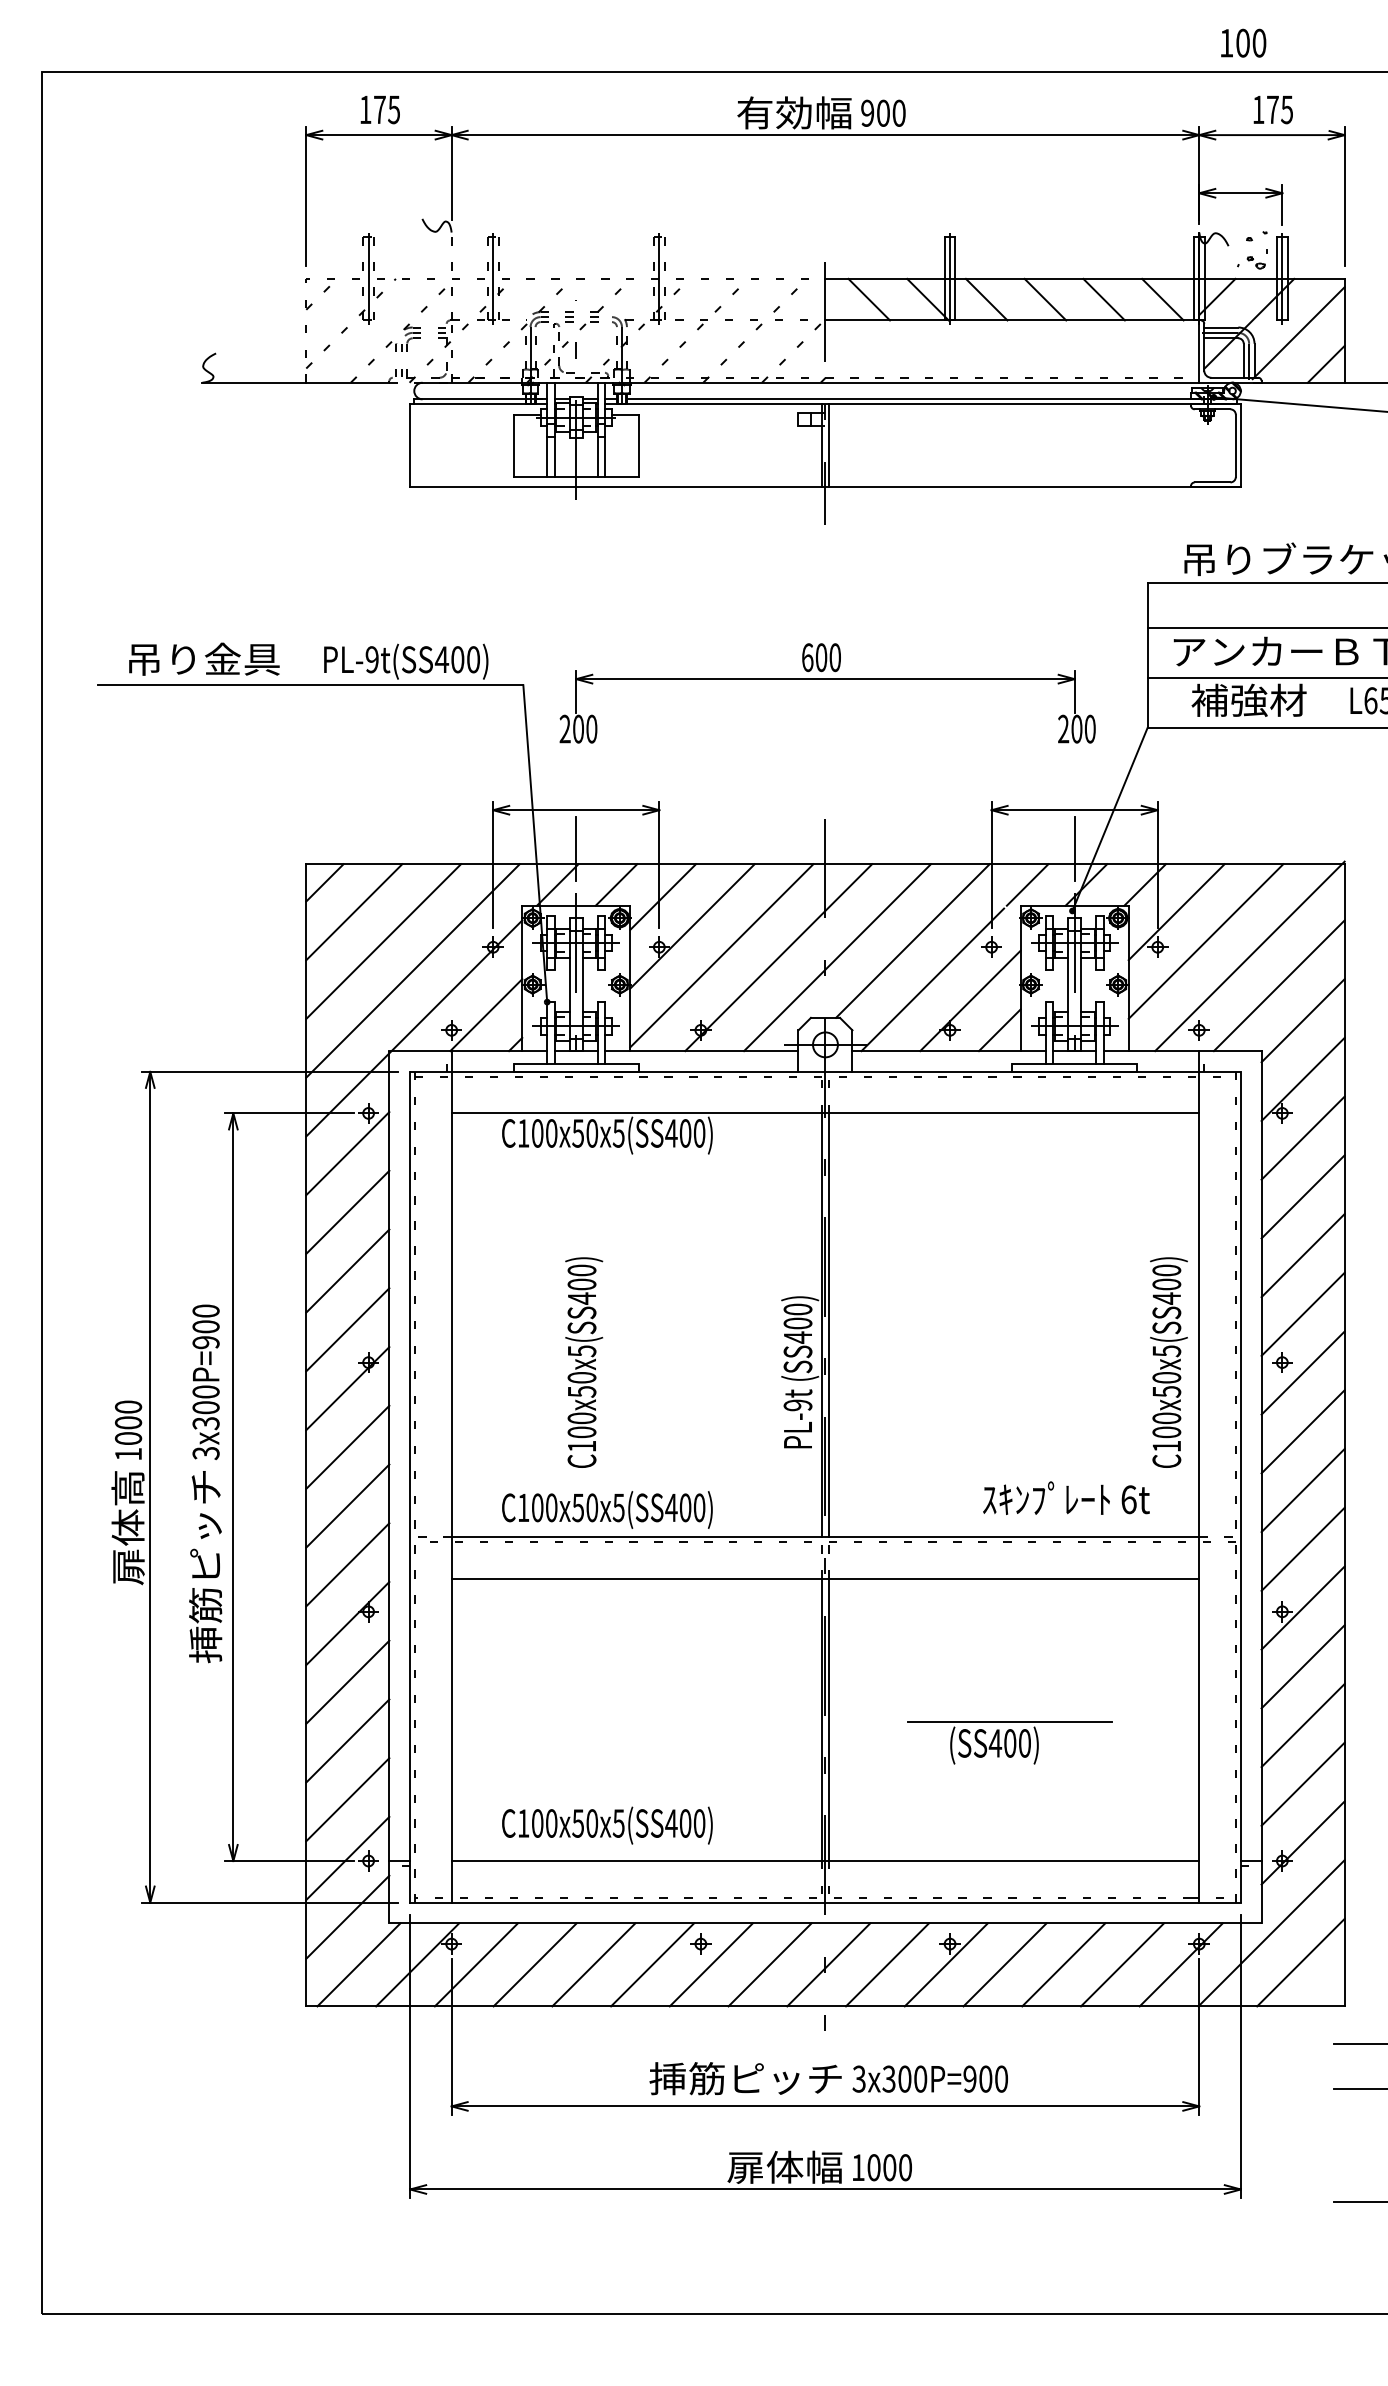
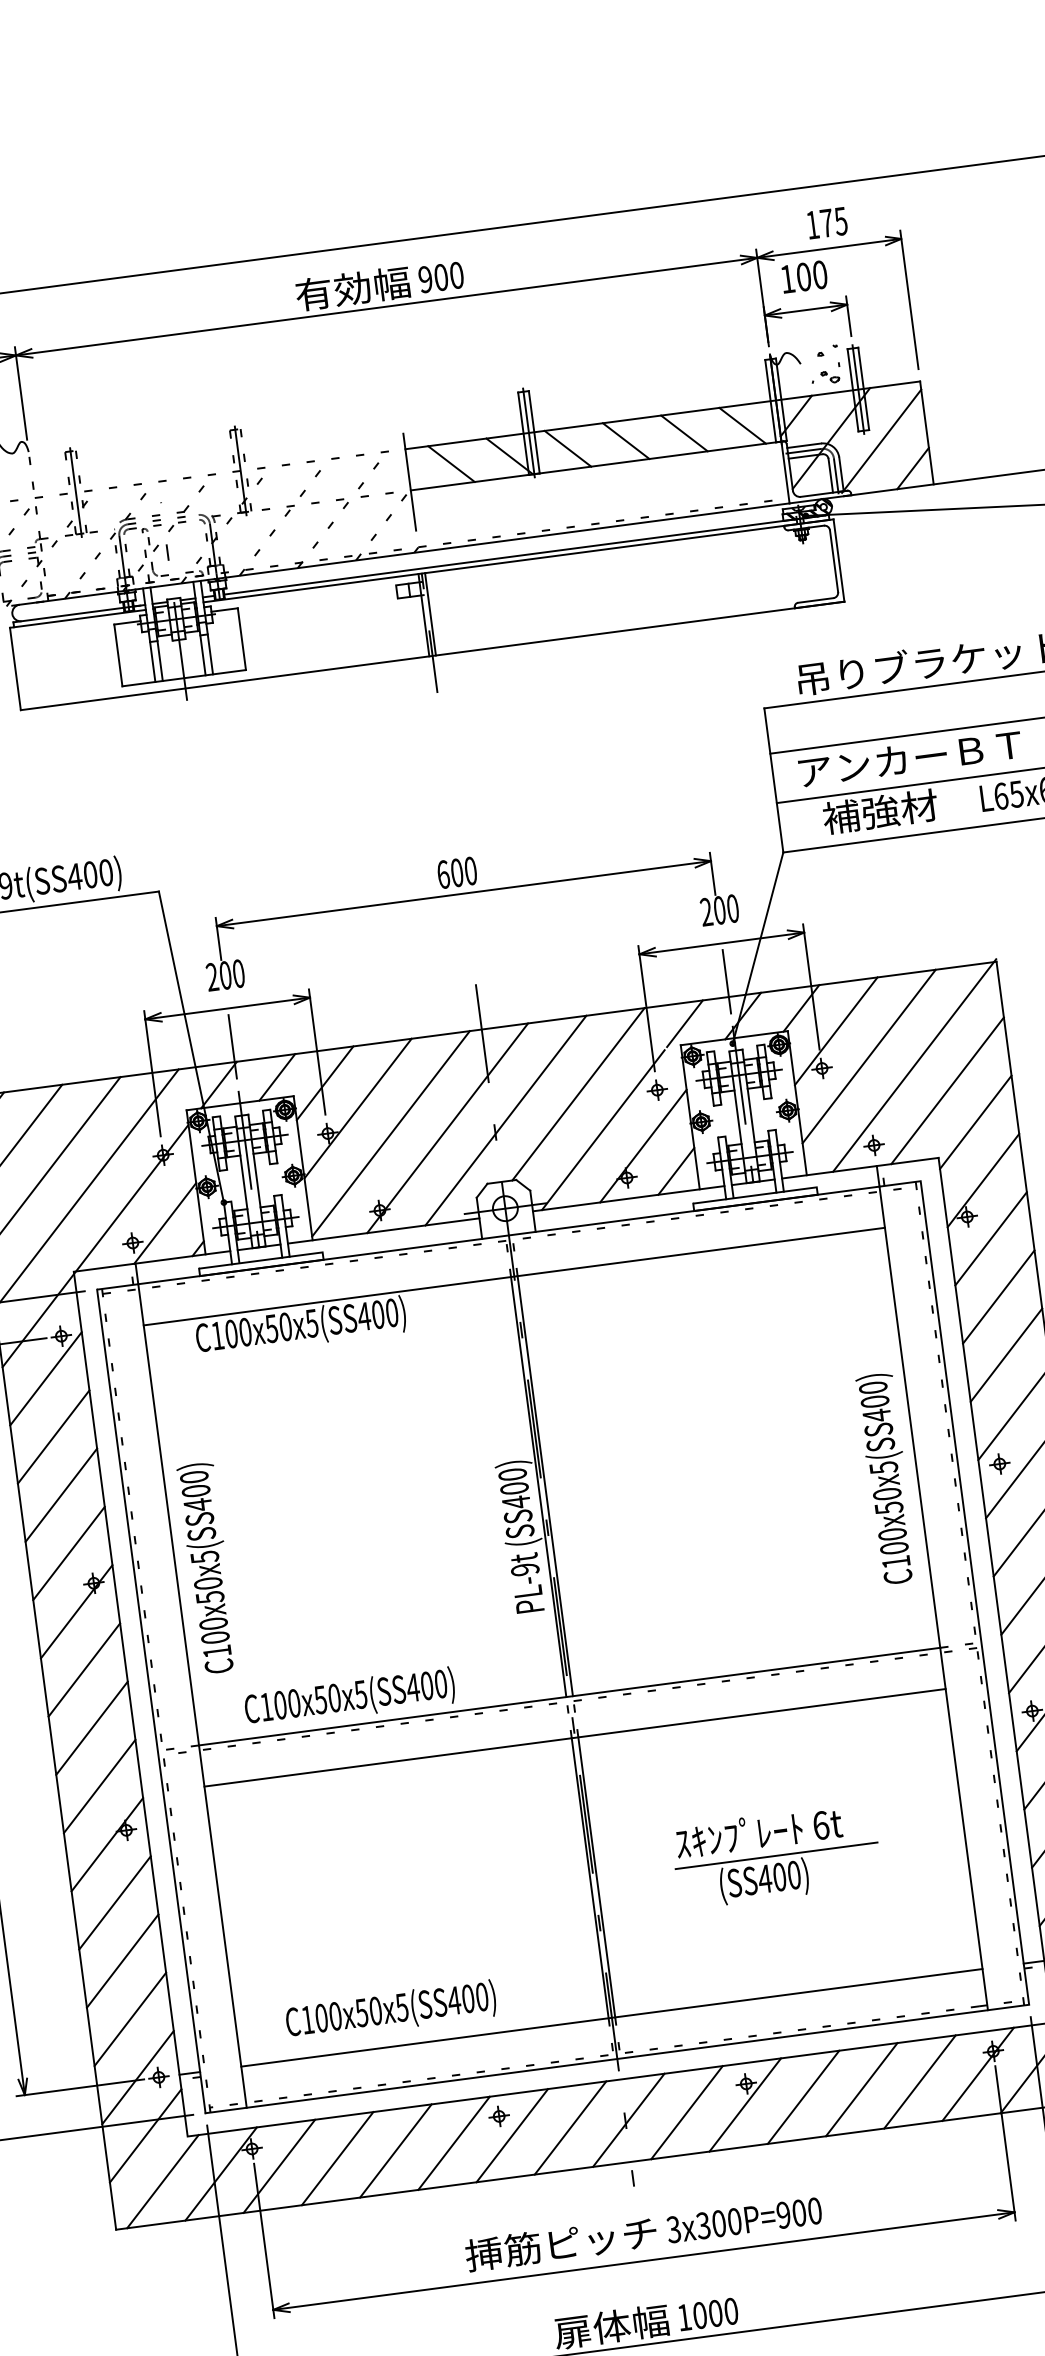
text: (1243, 42) -> (804, 276), moved
part: (827, 679) -> (465, 893), moved
text: (584, 1362) -> (208, 1568), moved
text: (1066, 1497) -> (758, 1831), moved

